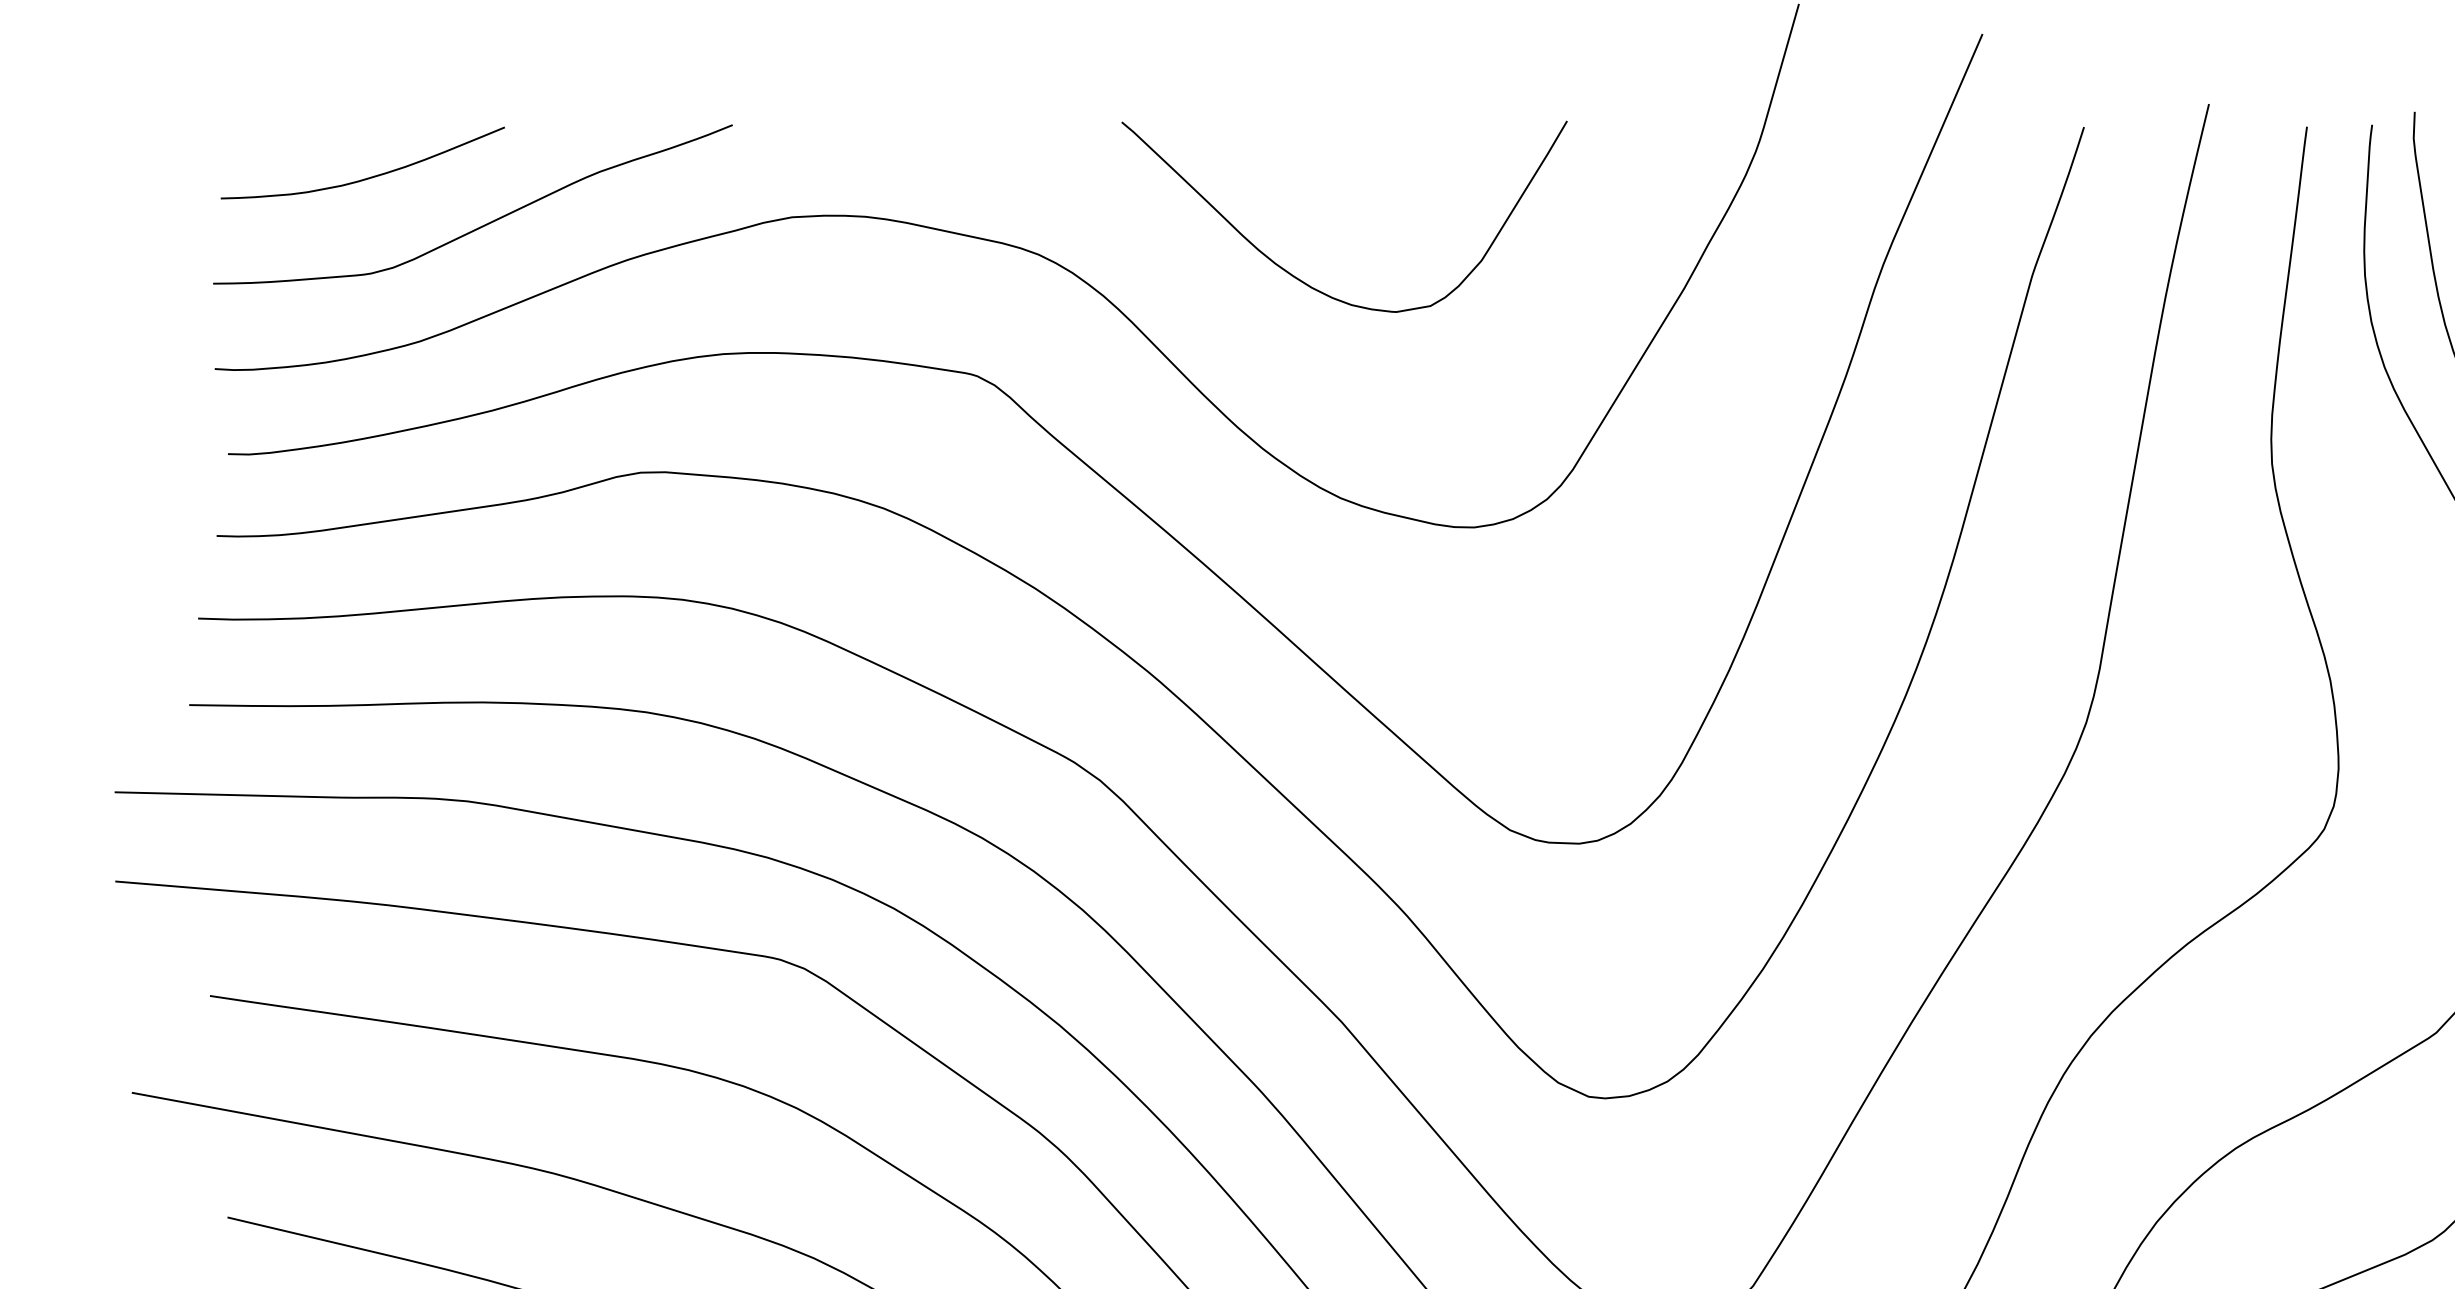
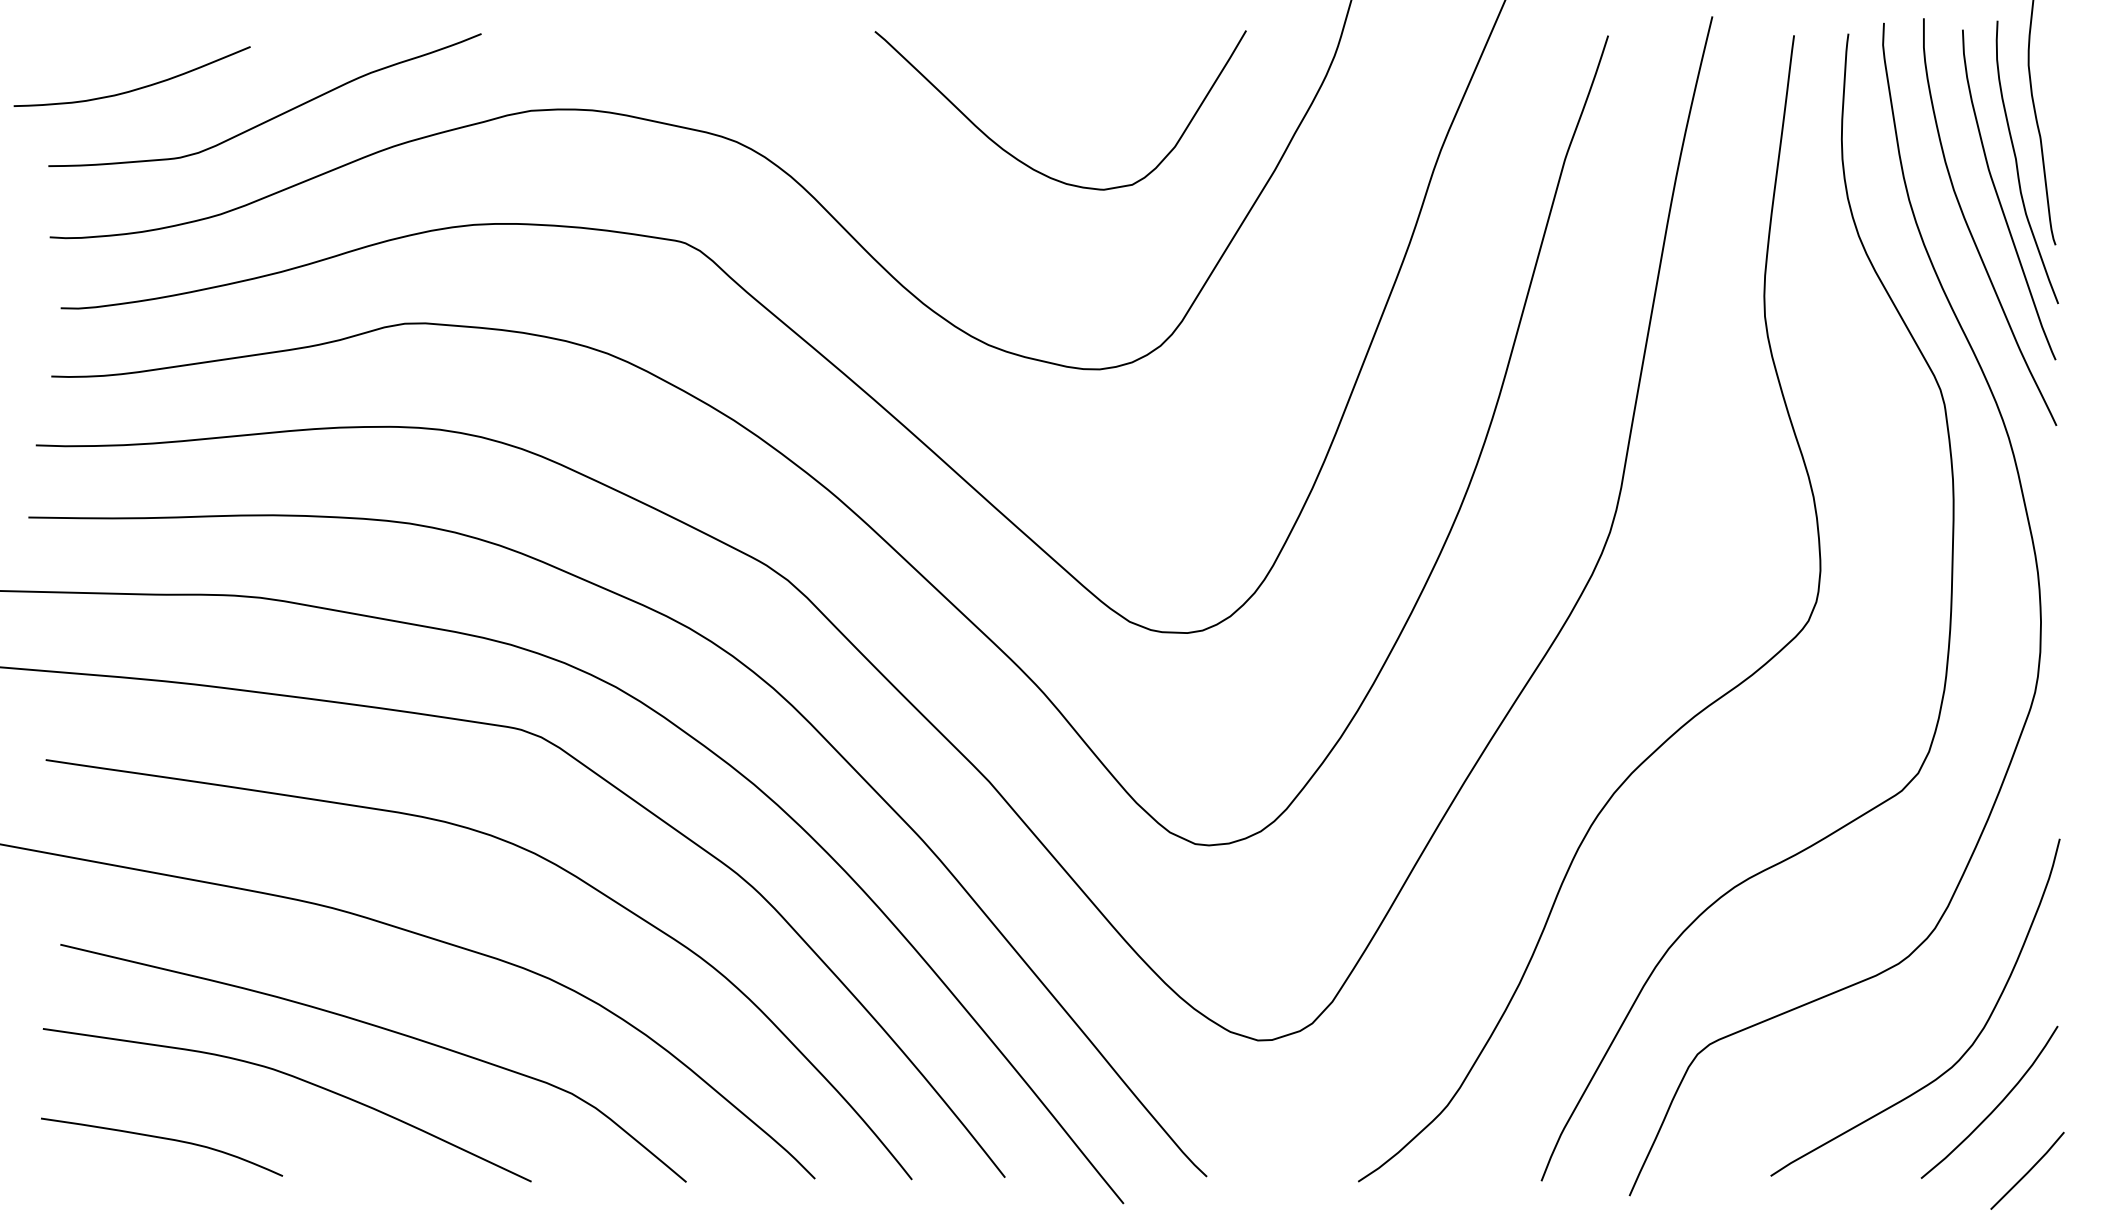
curve: (366, 177) -> (135, 88), moved
curve: (1301, 279) -> (1024, 162), moved

